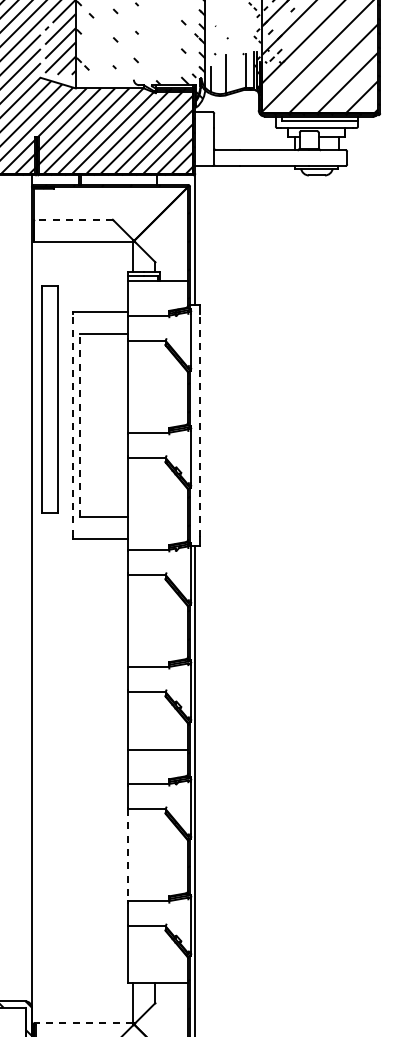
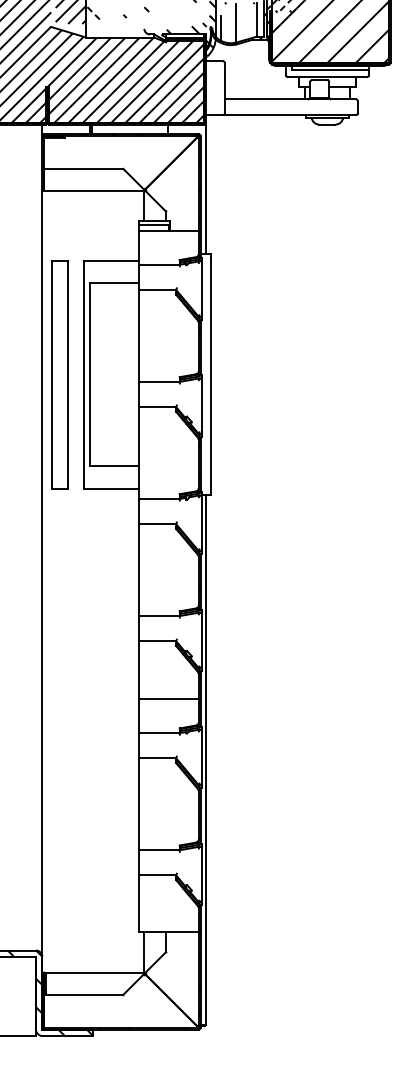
line: (73, 219) -> (83, 168), dashed -> solid
part: (49, 399) -> (59, 374), moved
line: (73, 425) -> (83, 374), dashed -> solid
line: (80, 425) -> (90, 374), dashed -> solid
line: (200, 425) -> (210, 374), dashed -> solid
line: (128, 855) -> (138, 804), dashed -> solid
line: (83, 1023) -> (93, 972), dashed -> solid

